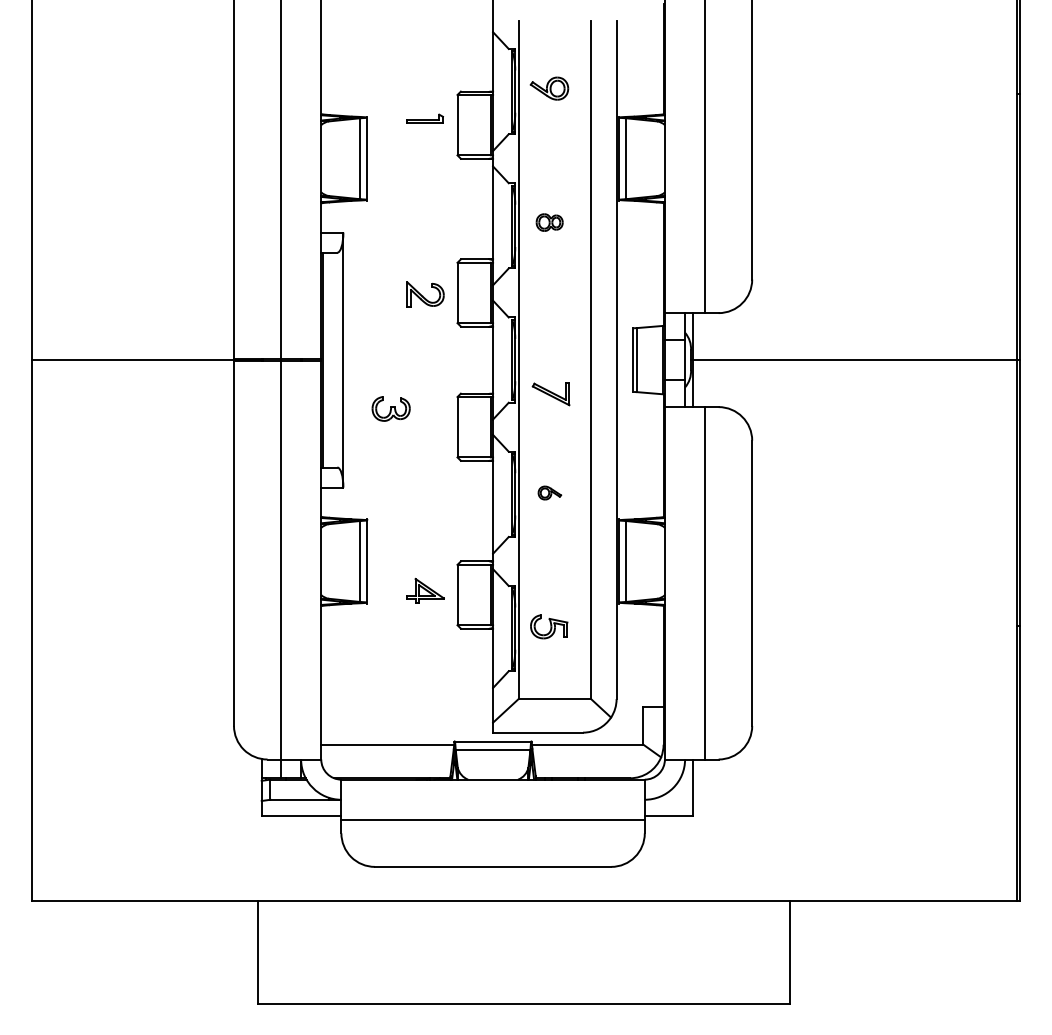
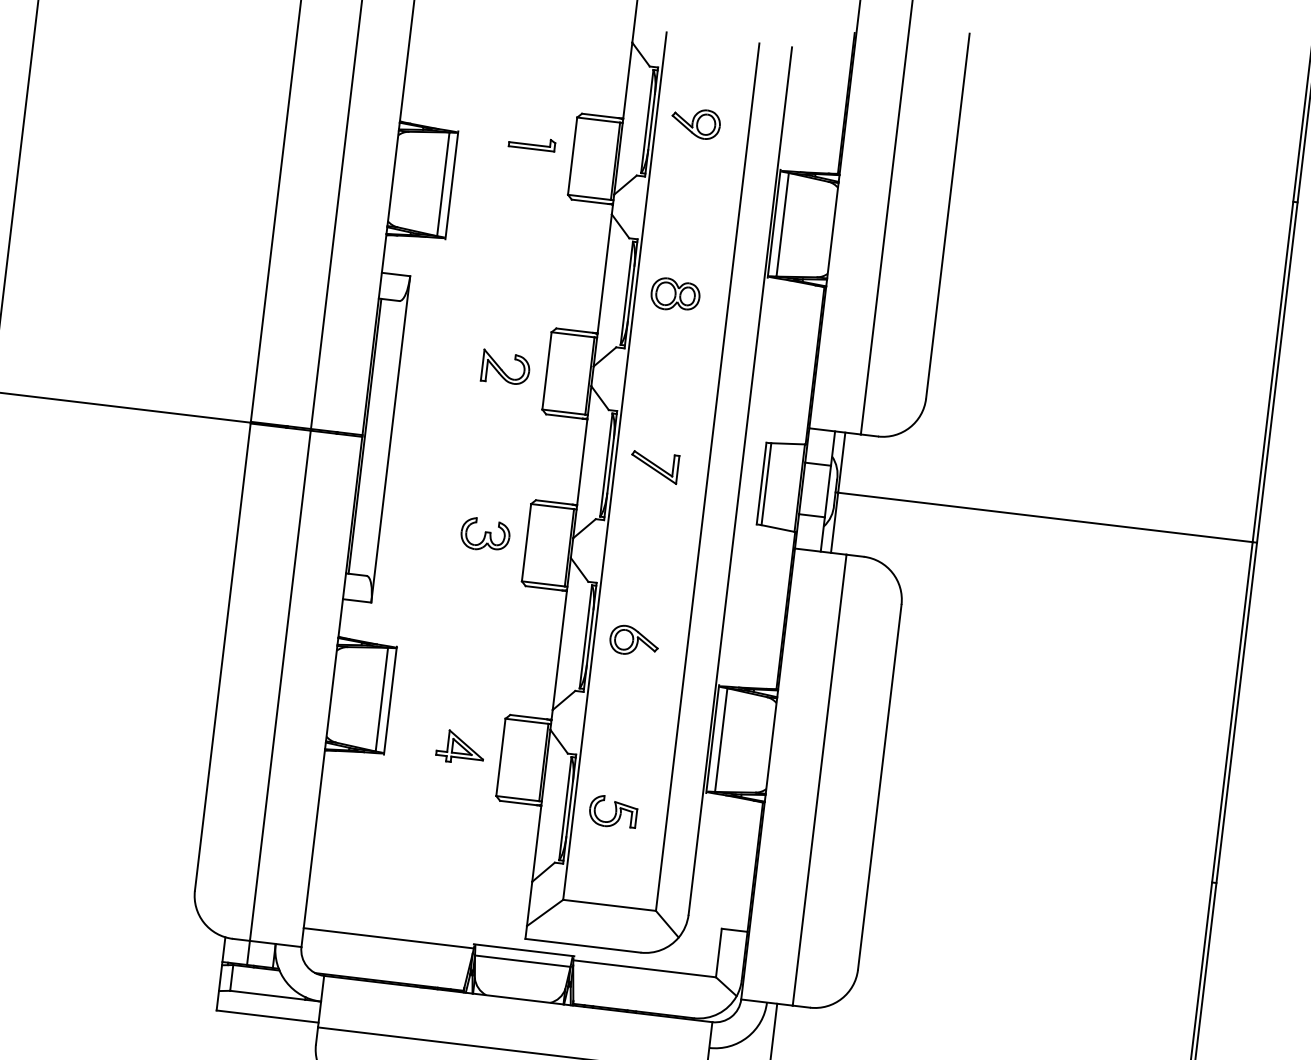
part: (549, 222) -> (675, 294), size x1.43
part: (550, 394) -> (653, 467), moved
part: (390, 408) -> (484, 534), moved
part: (549, 492) -> (634, 640), size x1.67

